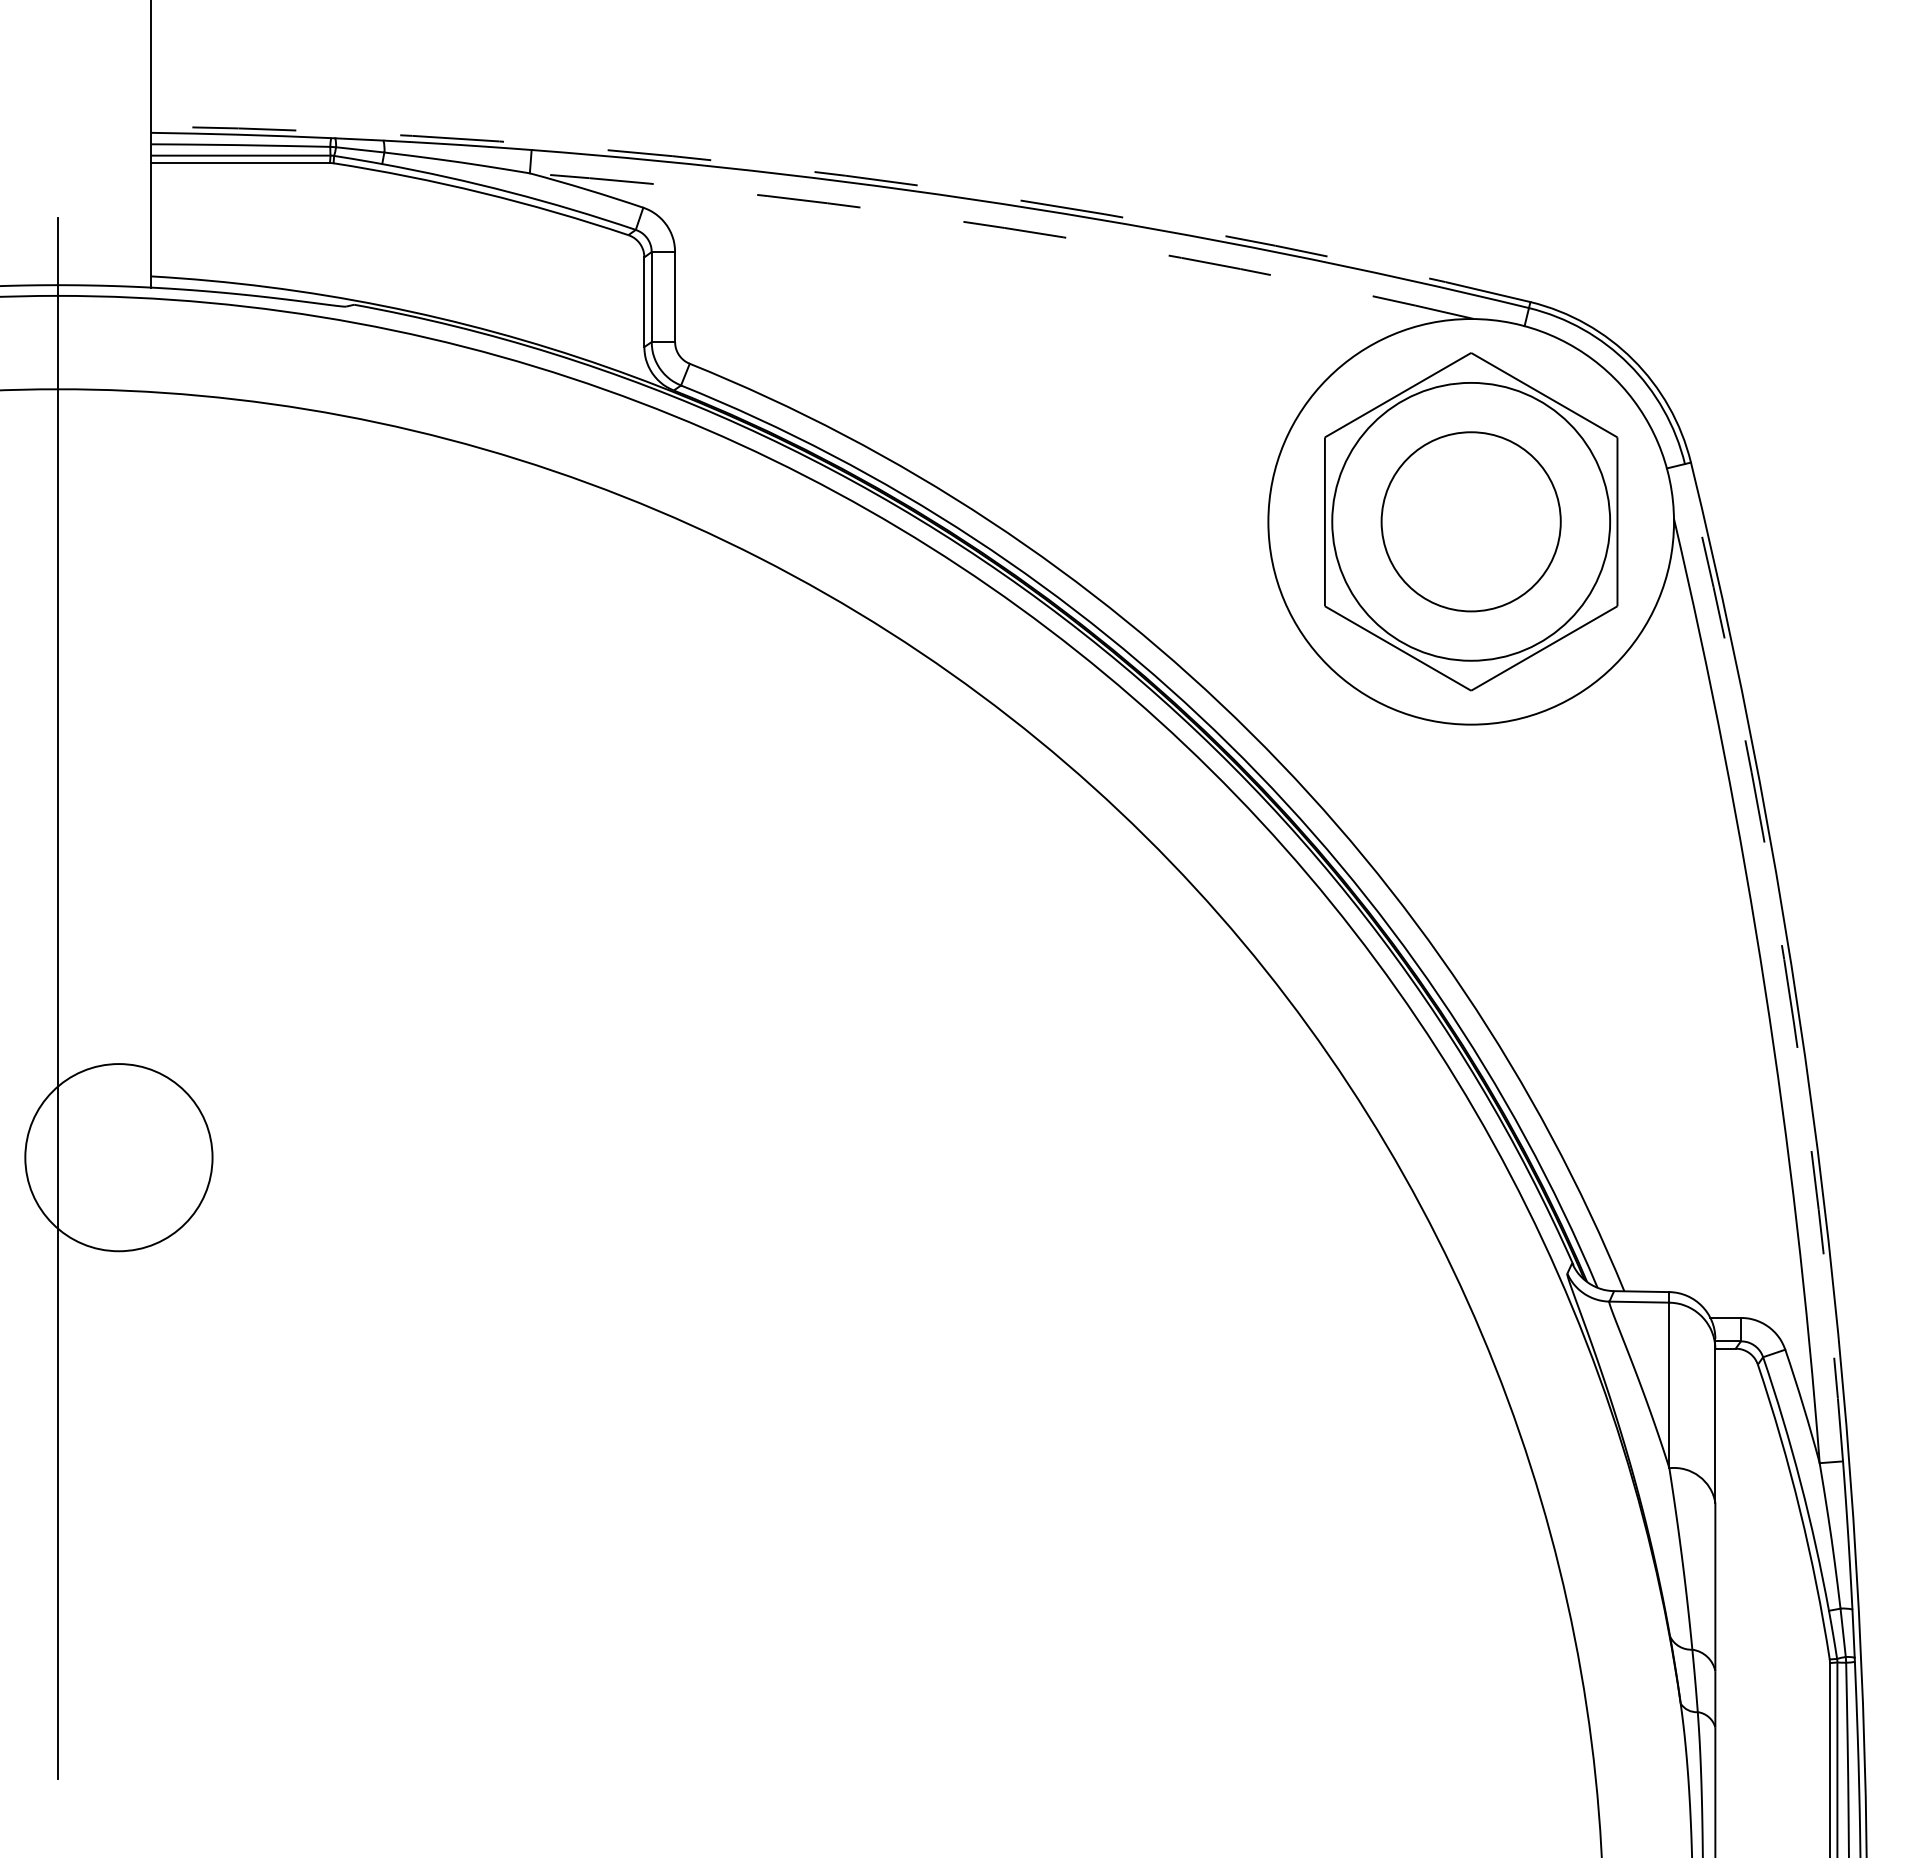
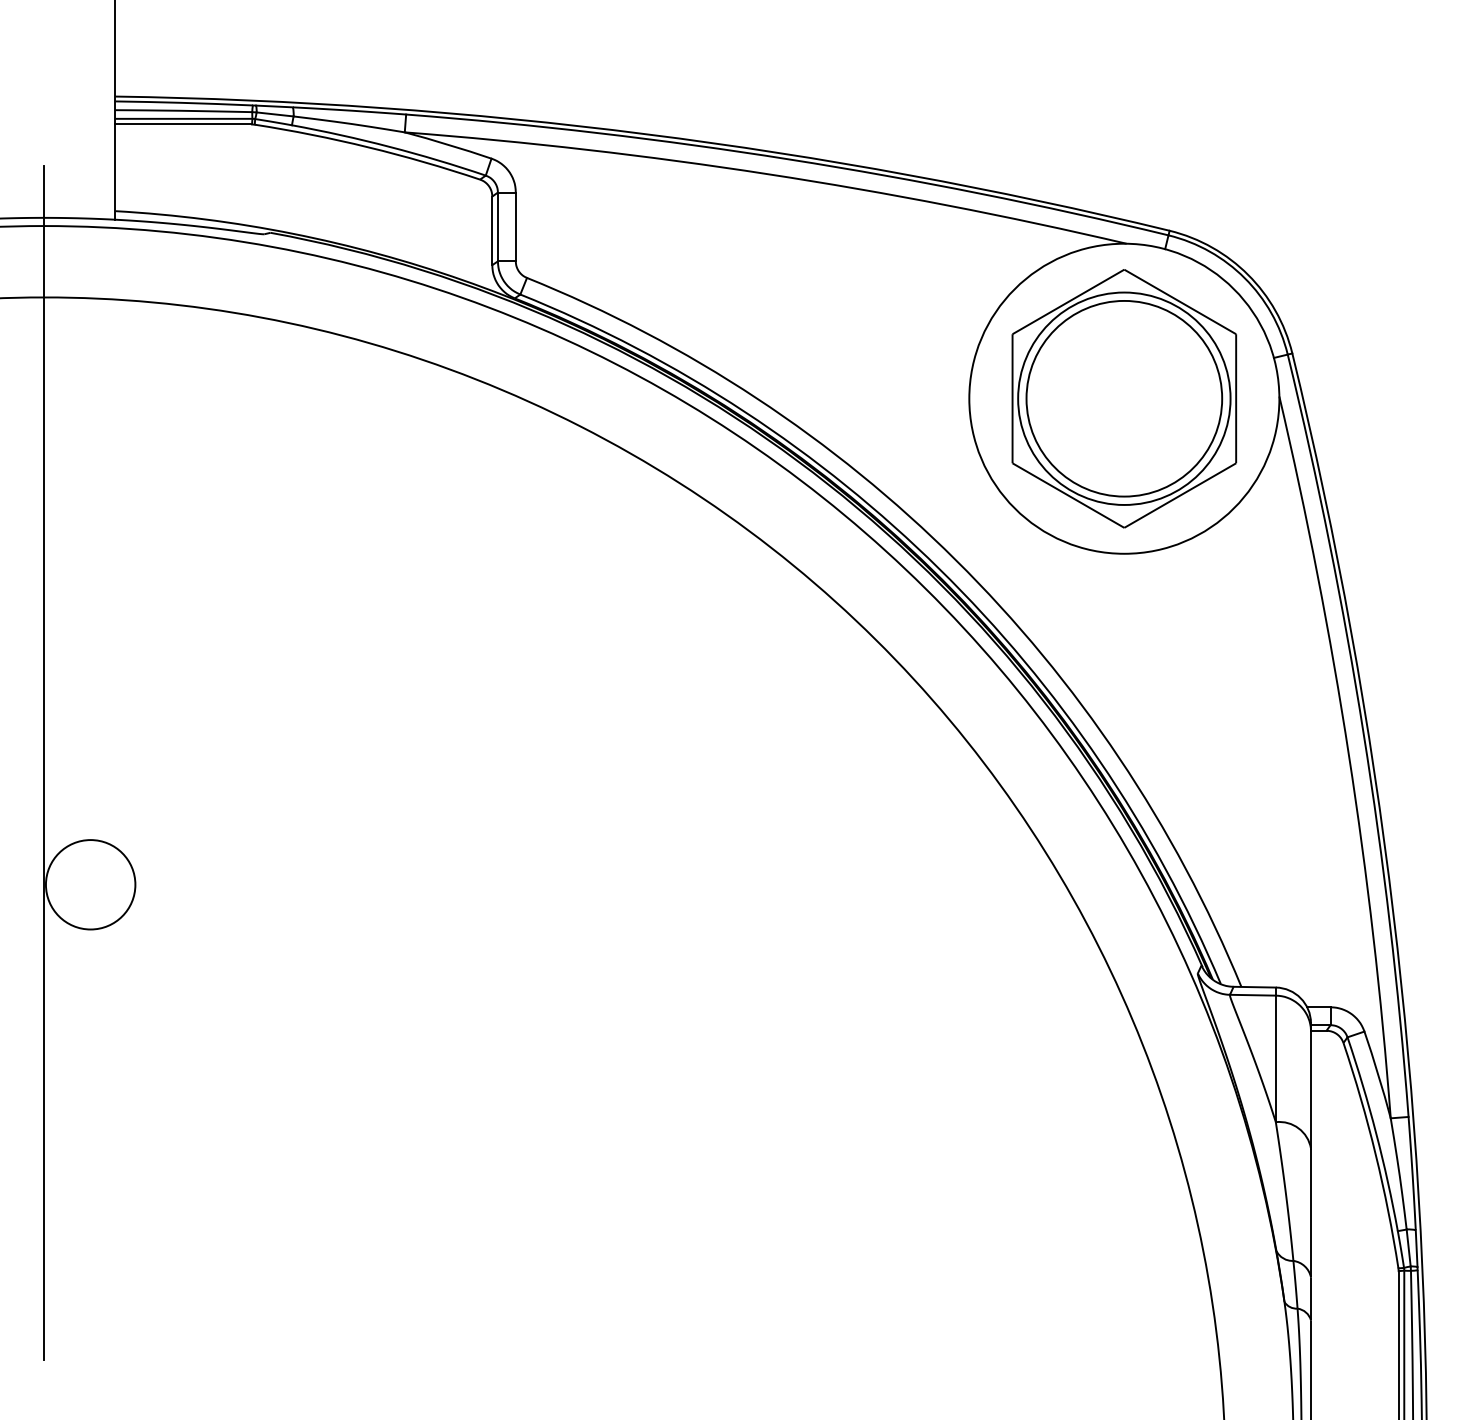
arc: (845, 175) -> (646, 134), dashed -> solid
arc: (1004, 228) -> (767, 174), dashed -> solid
circle: (1471, 521) -> (1124, 398), size x1.43
arc: (1784, 959) -> (1363, 733), dashed -> solid
circle: (118, 1157) -> (90, 884), size x0.62

